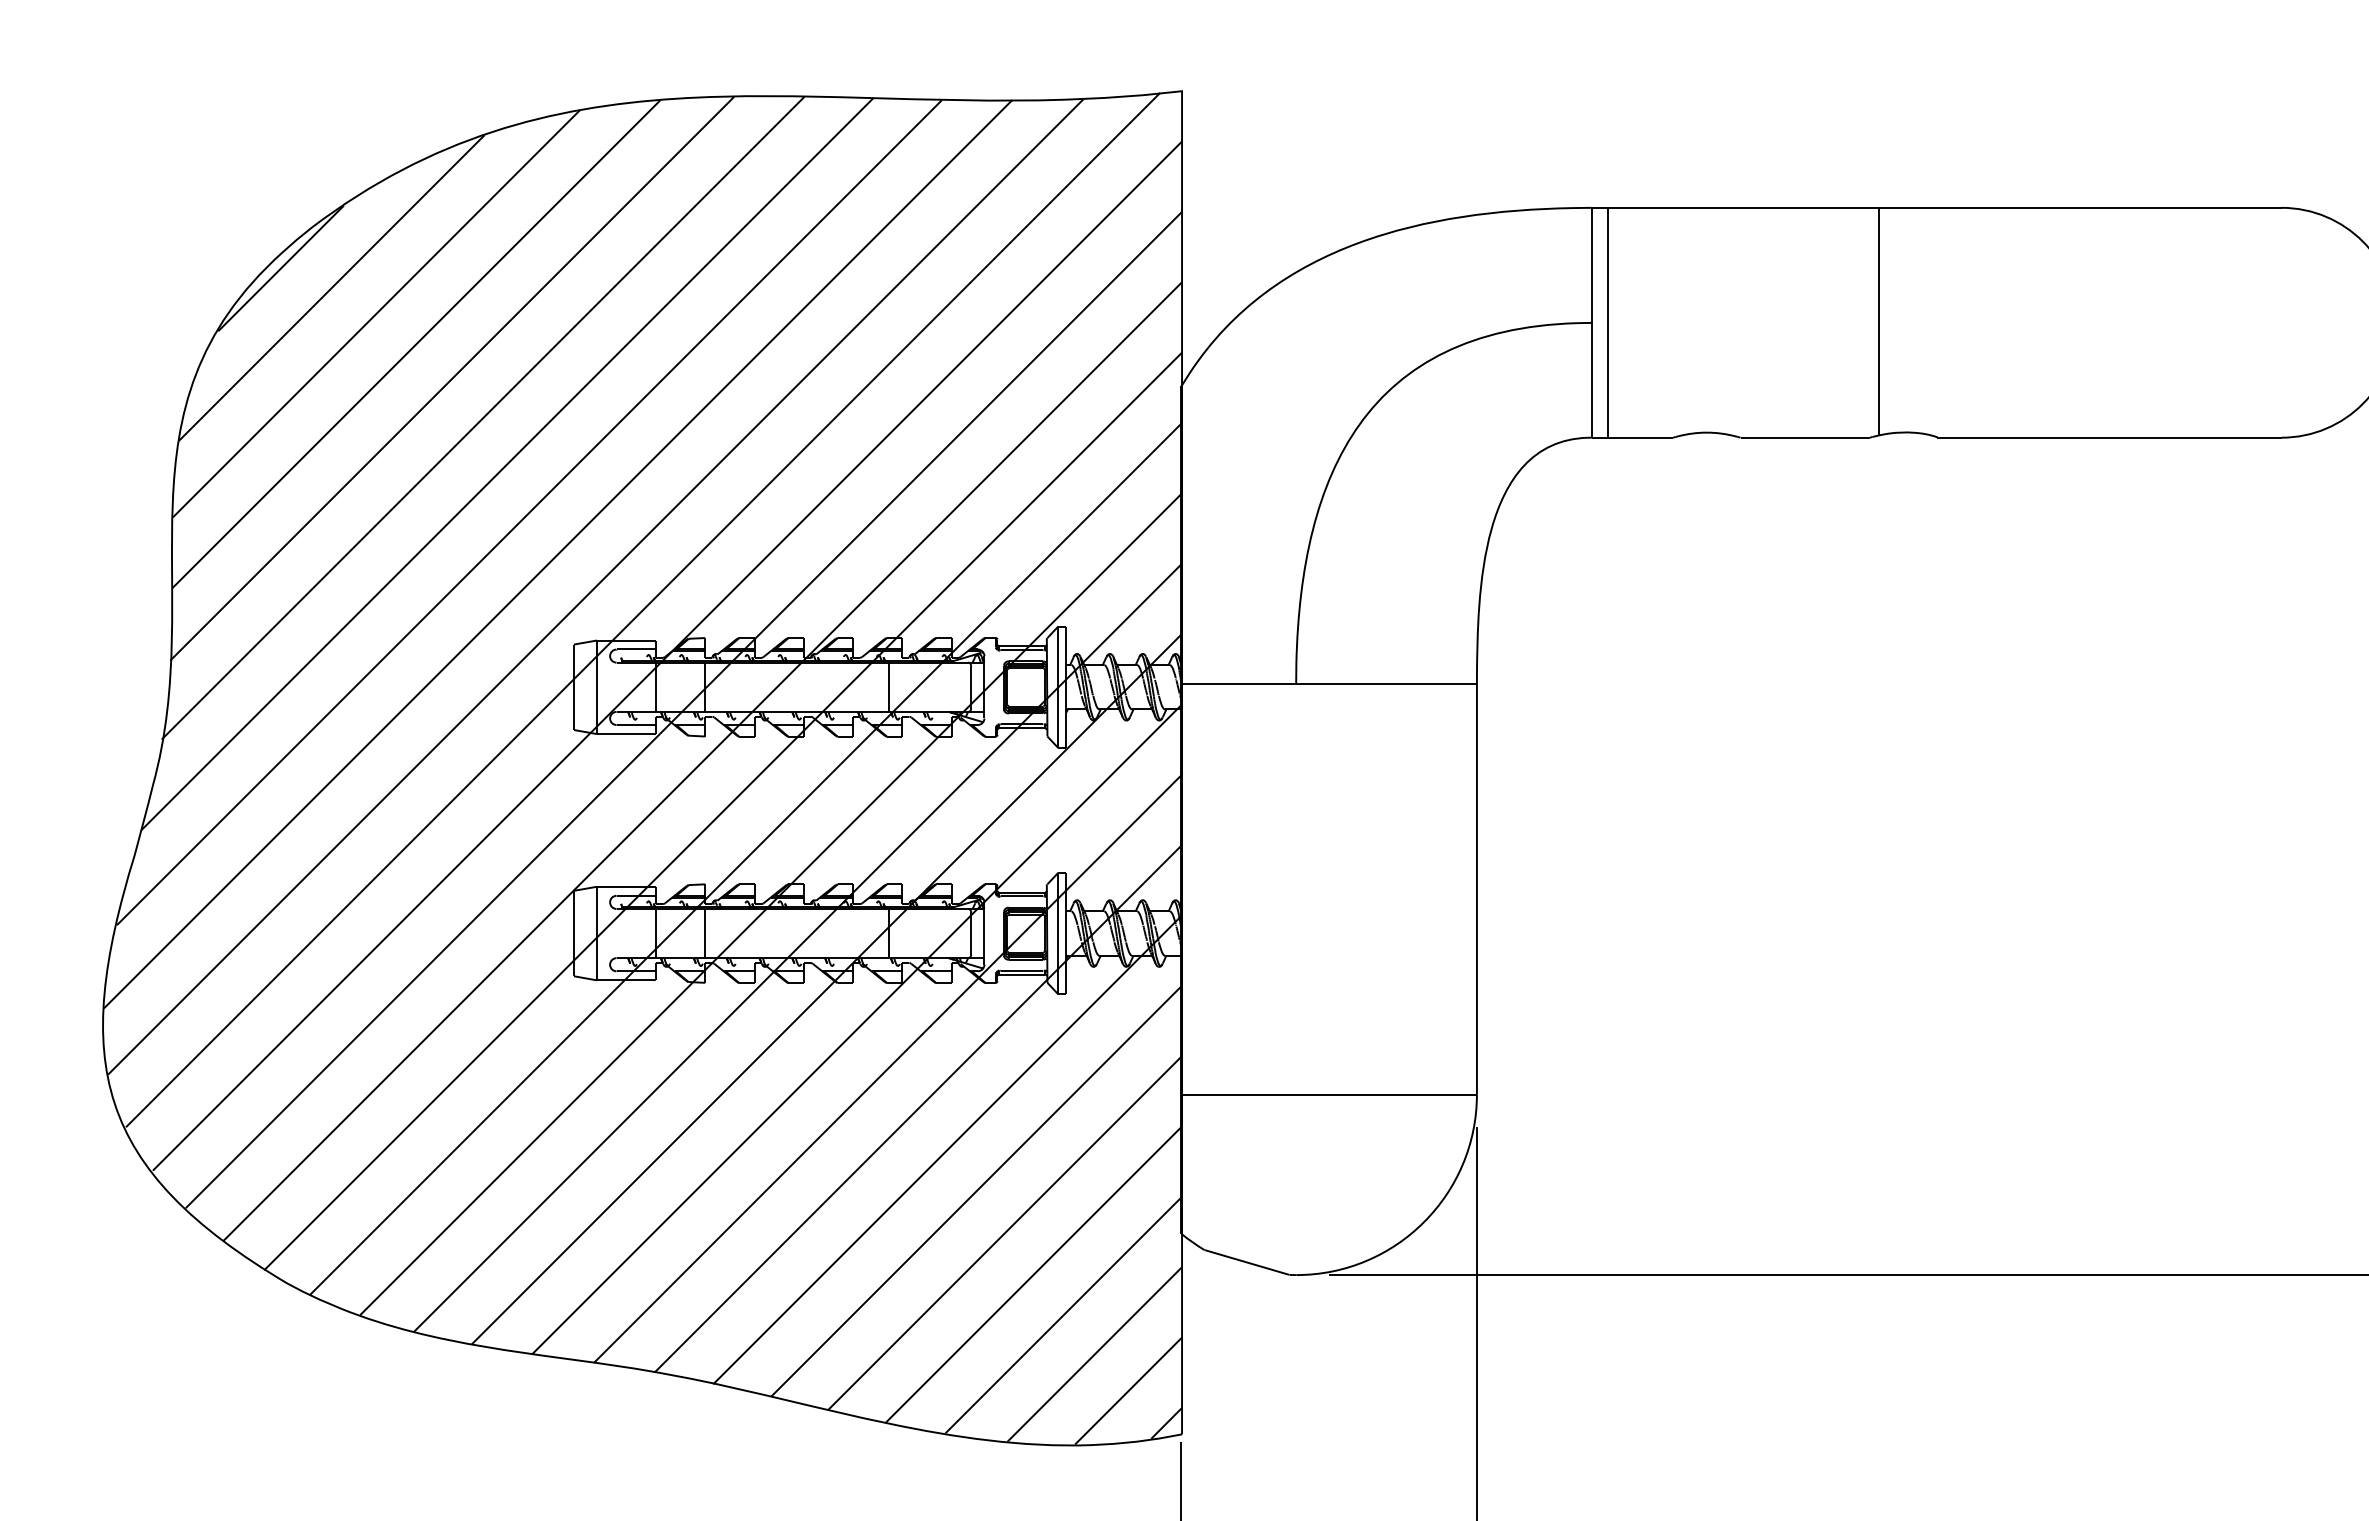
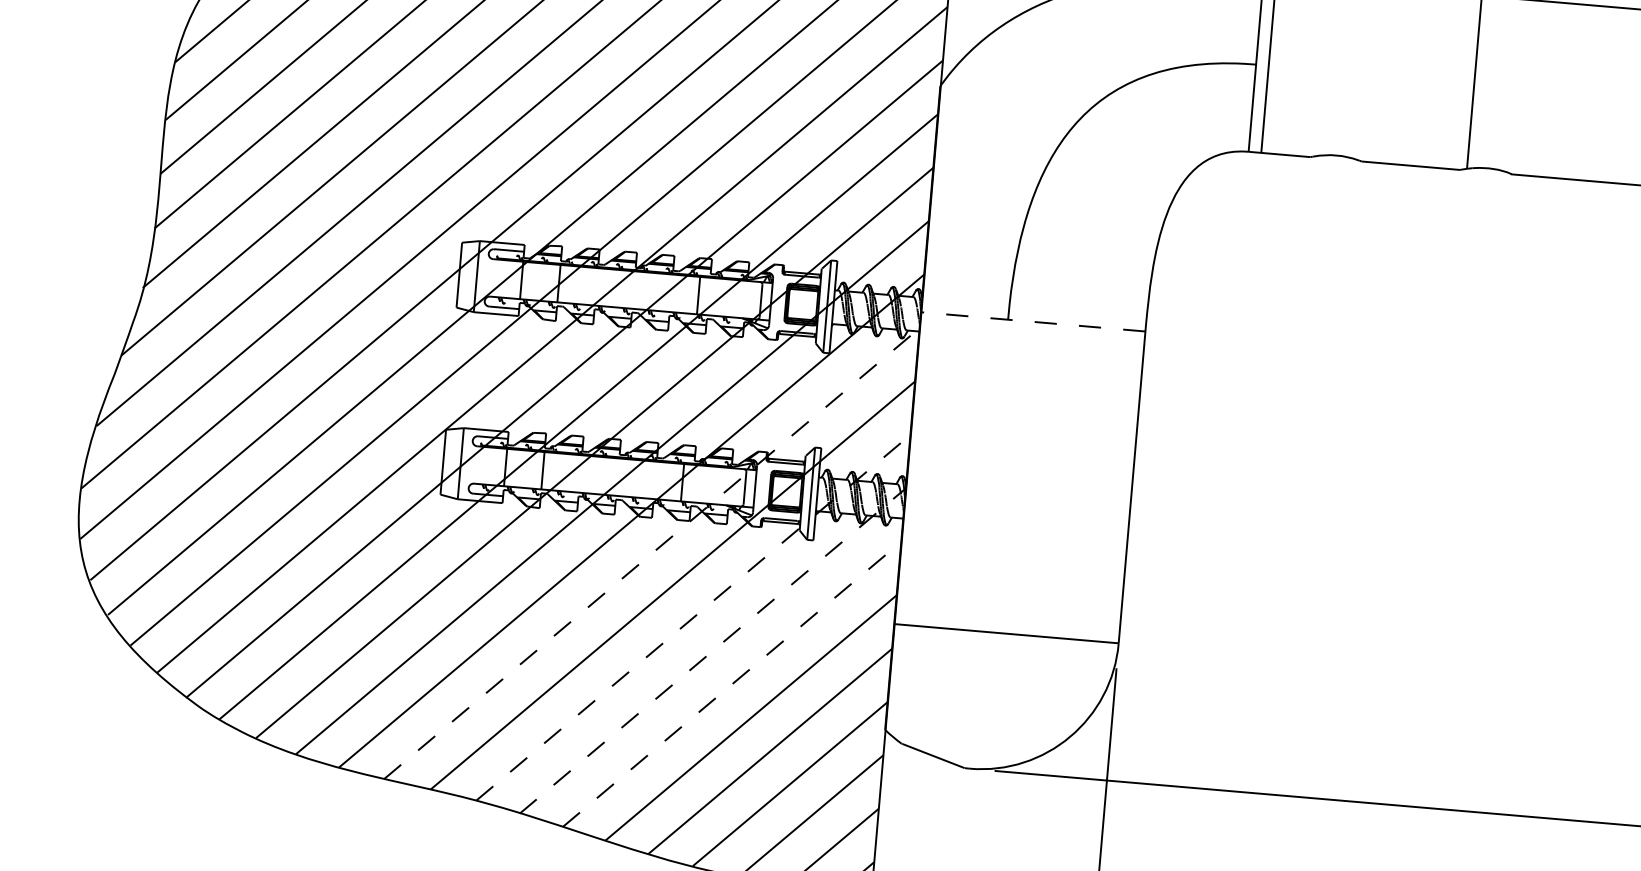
line: (1328, 684) -> (1032, 322), solid -> dashed
line: (857, 1028) -> (652, 552), solid -> dashed
line: (918, 1108) -> (693, 617), solid -> dashed
line: (947, 1149) -> (712, 650), solid -> dashed
line: (976, 1190) -> (732, 683), solid -> dashed

